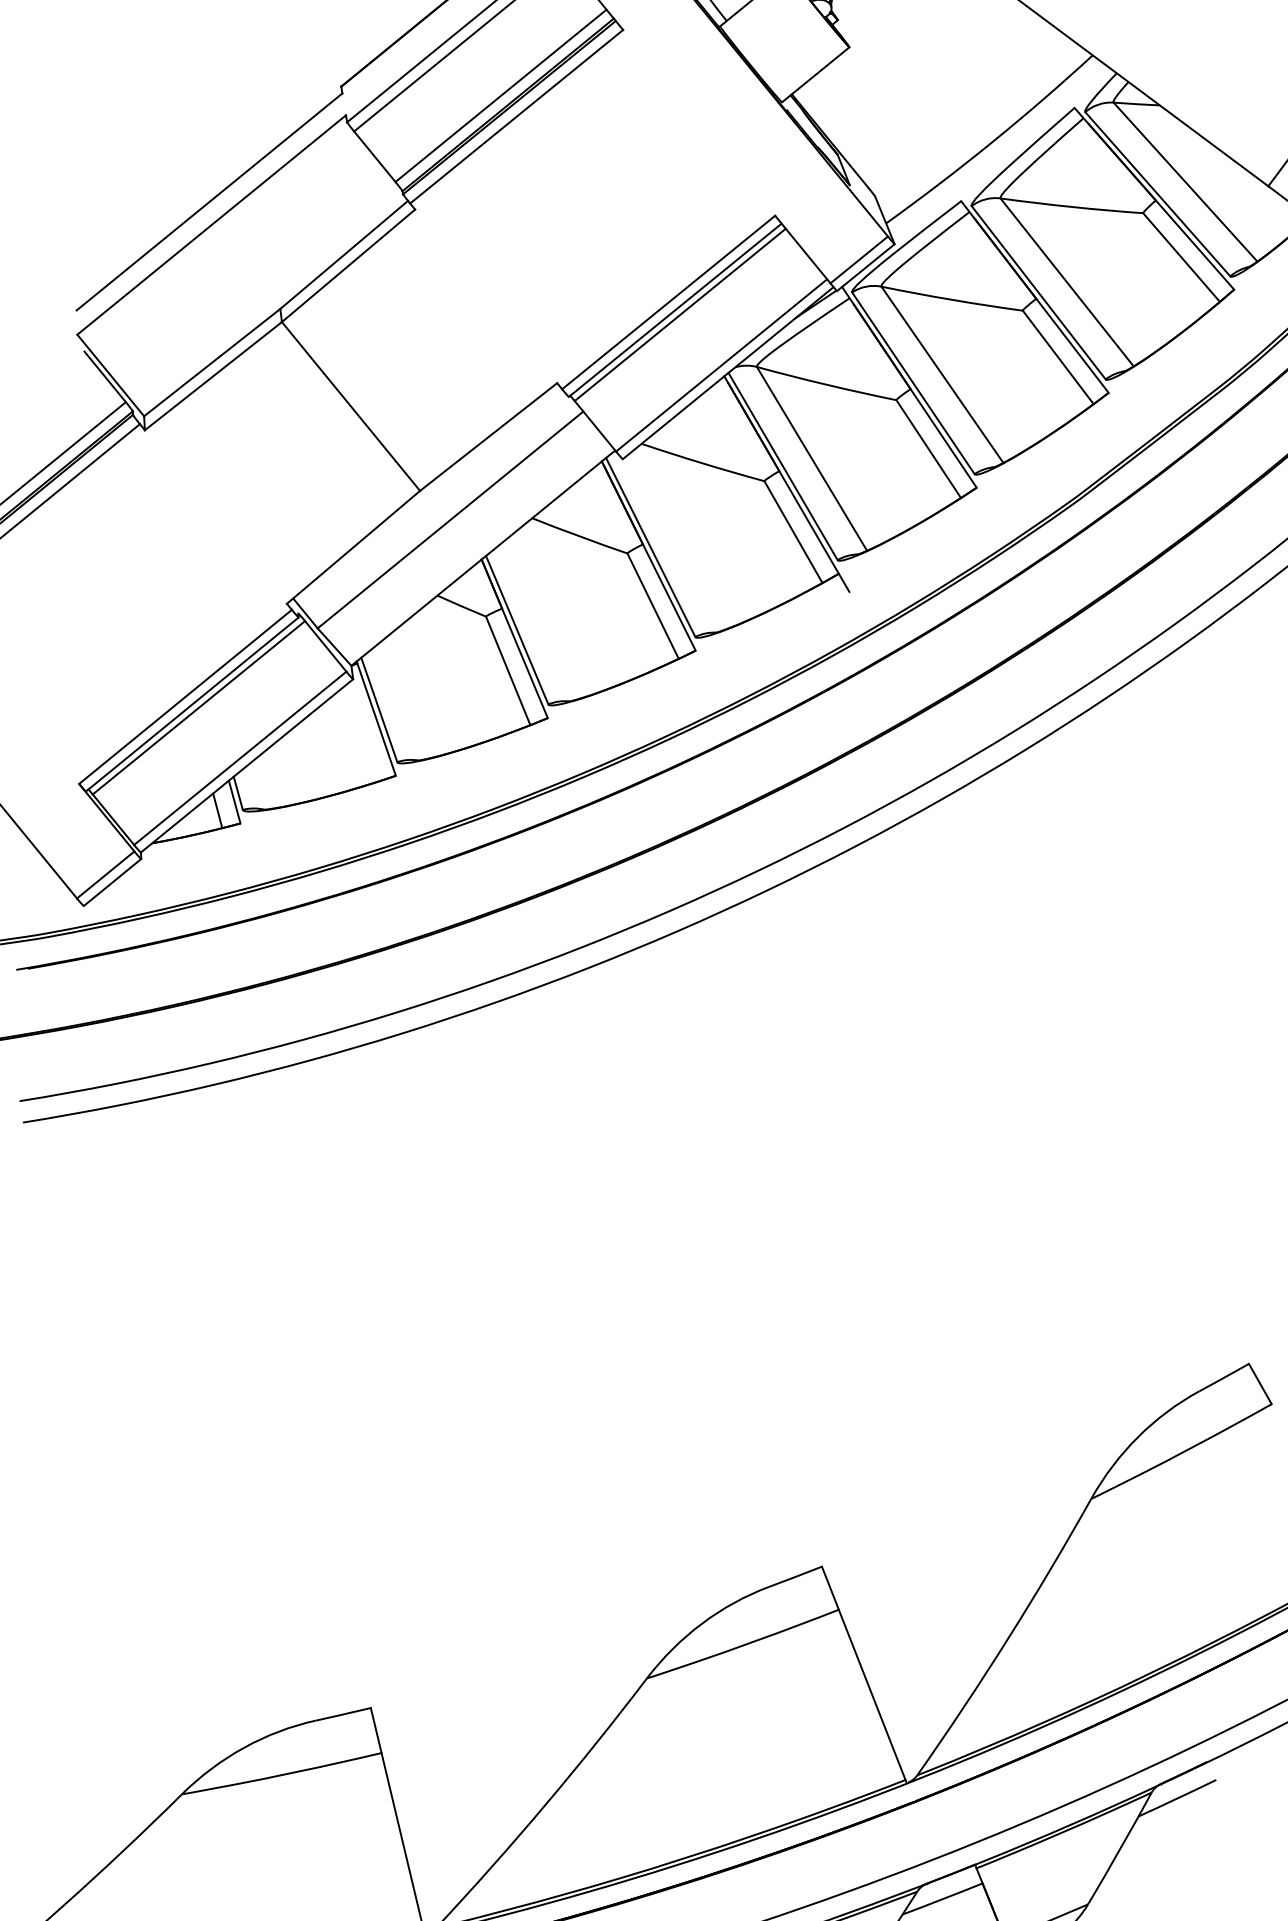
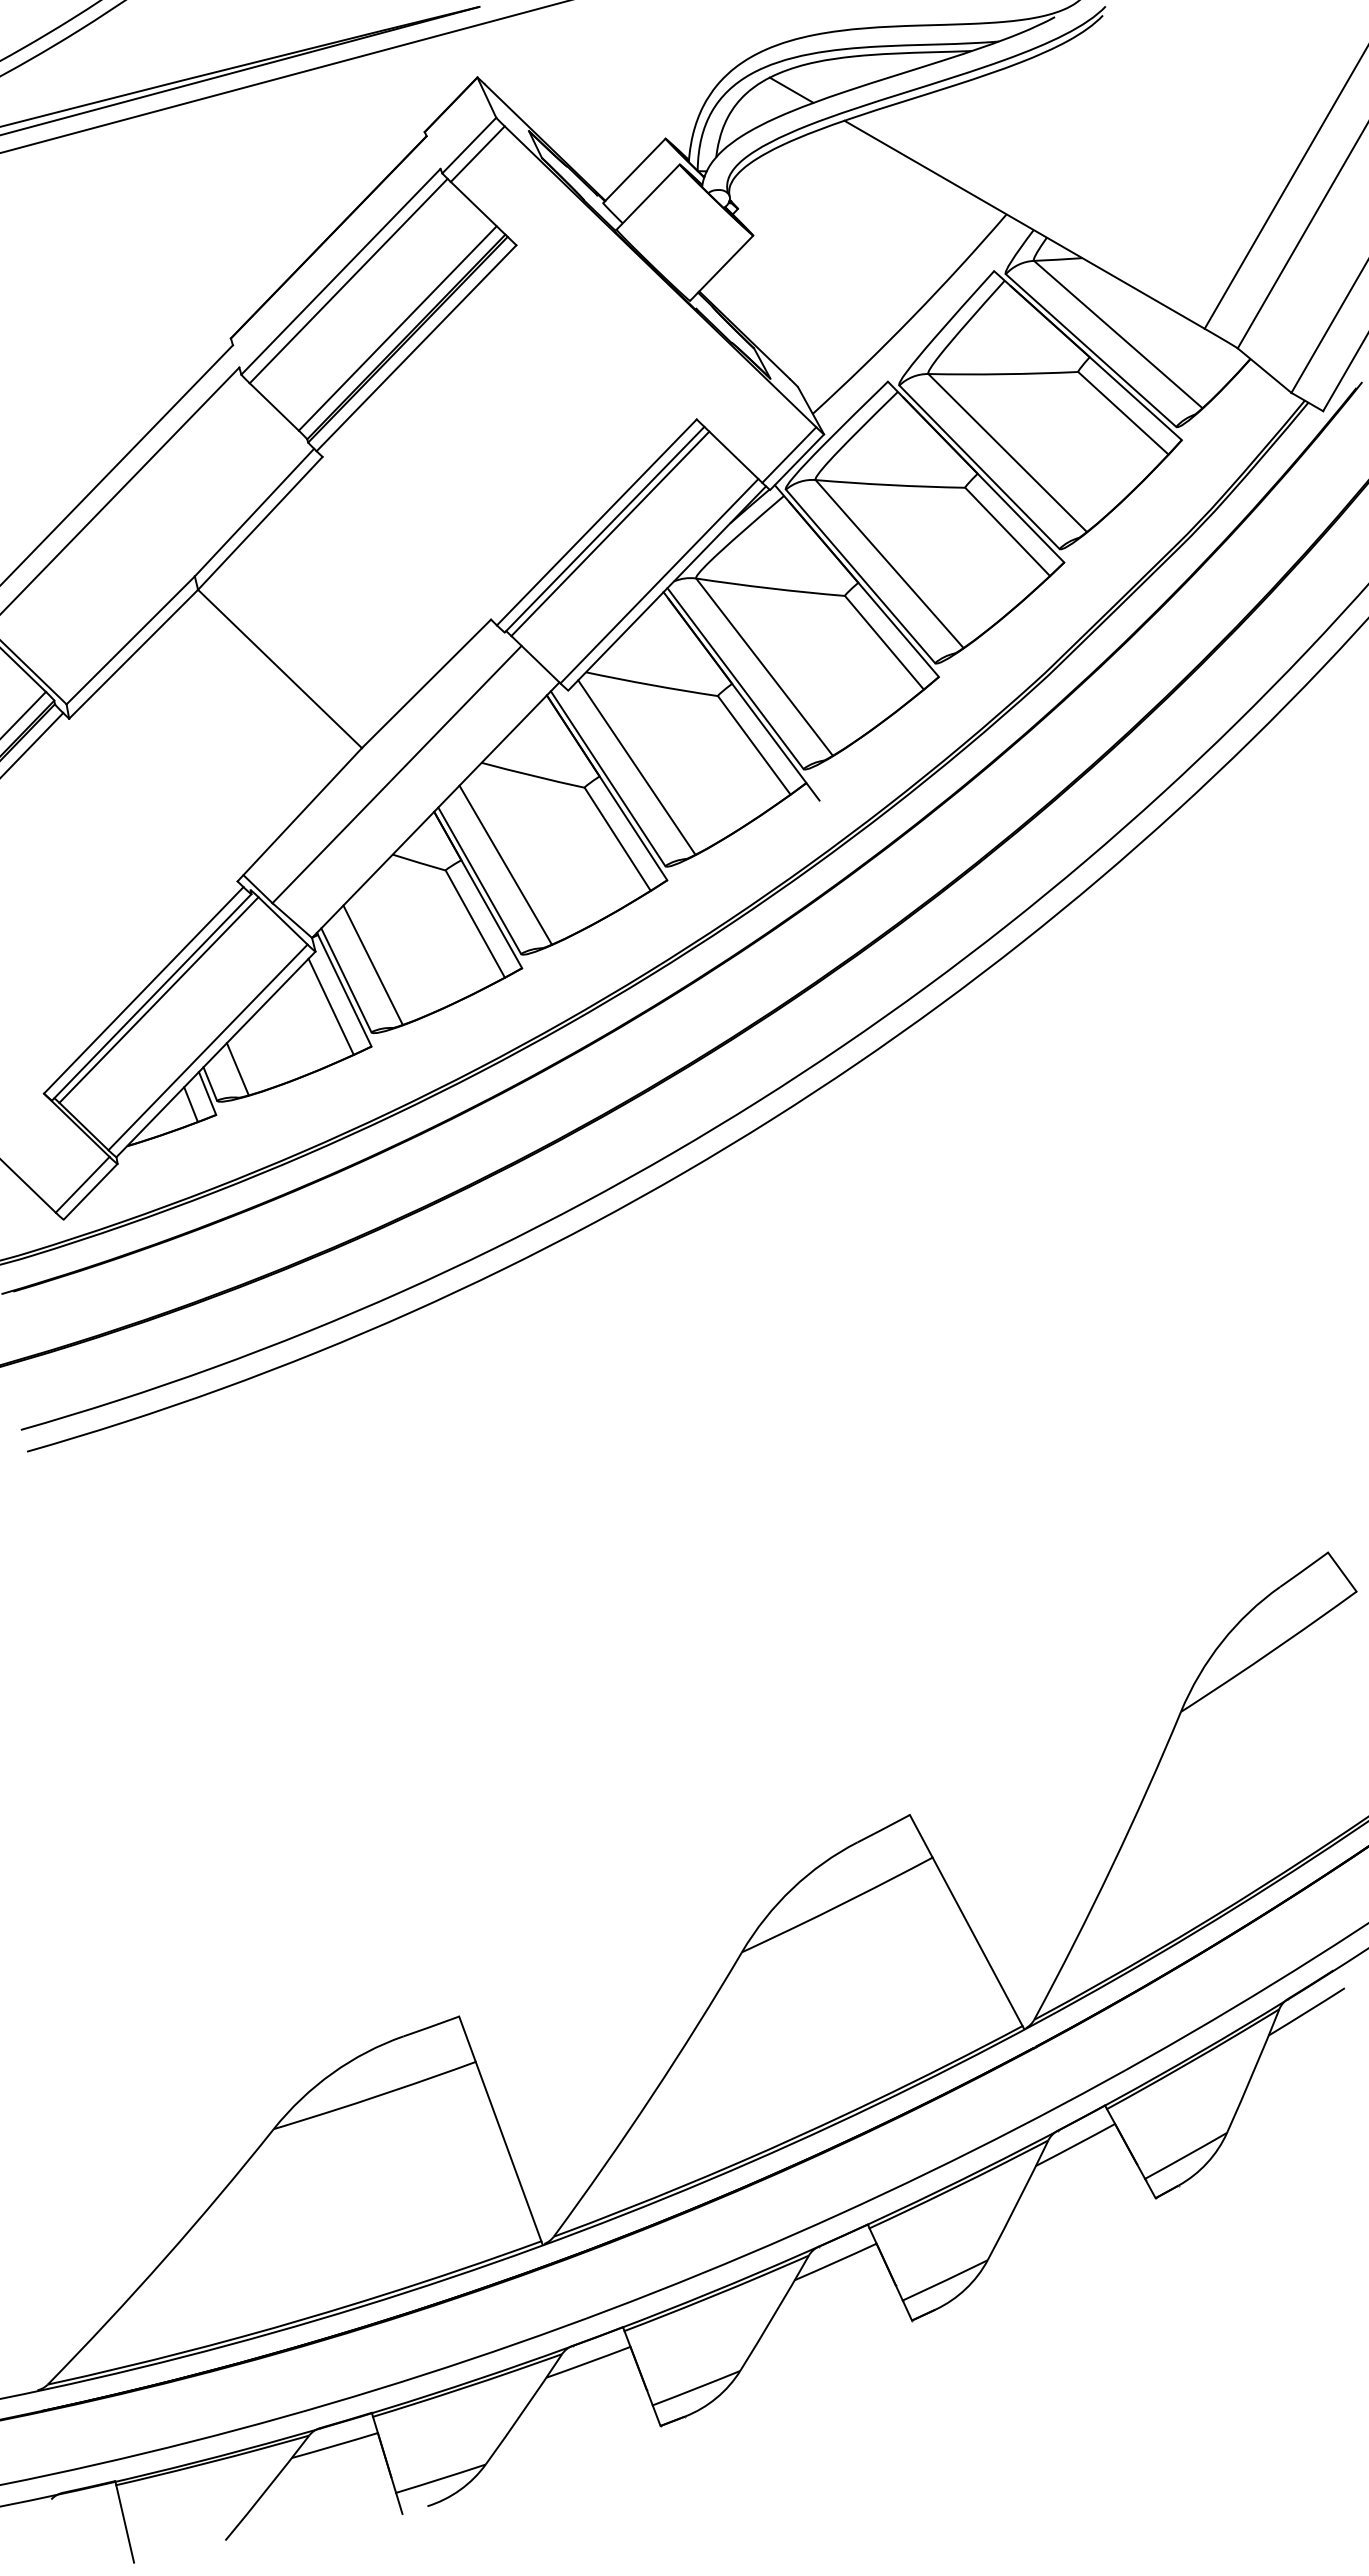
line: (678, 539) -> (636, 767), added
line: (543, 617) -> (505, 864), added
line: (405, 697) -> (372, 964), added
line: (361, 733) -> (330, 1006), added
line: (265, 782) -> (237, 1069), added

